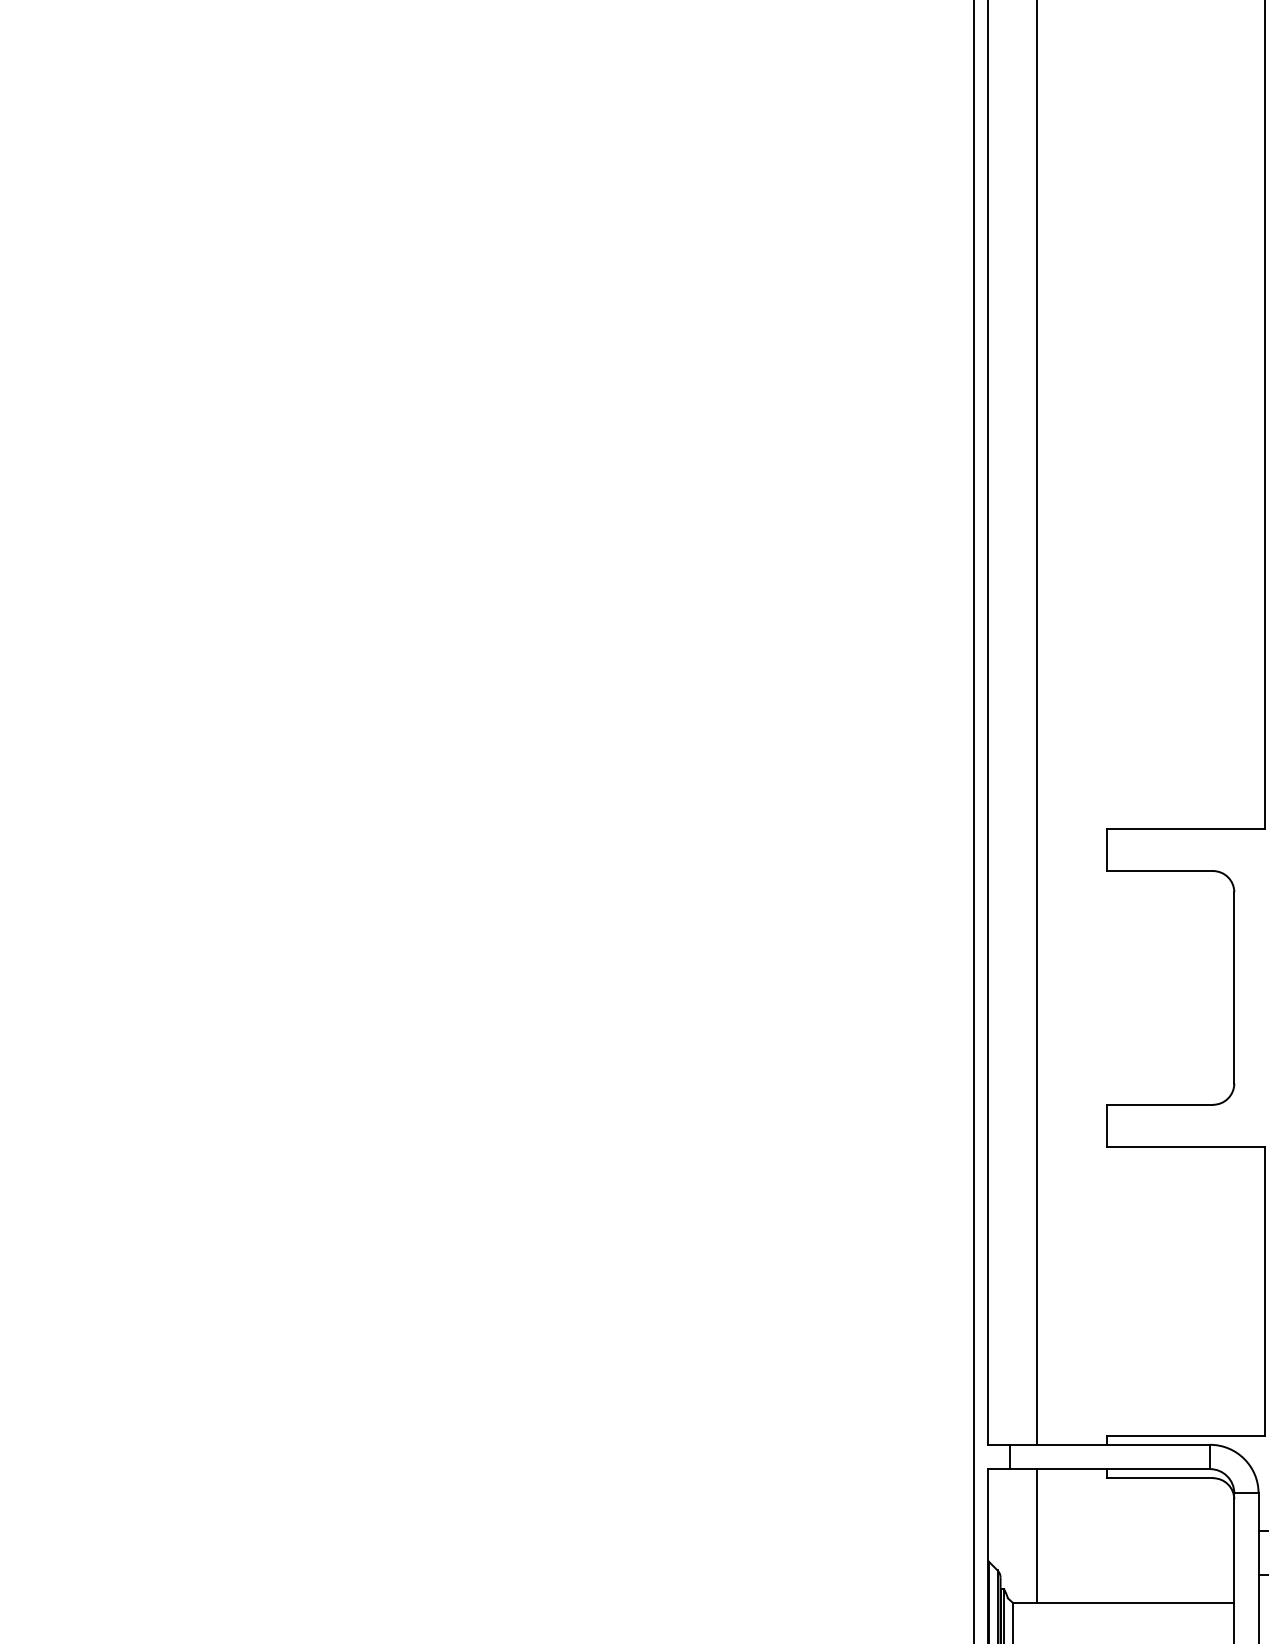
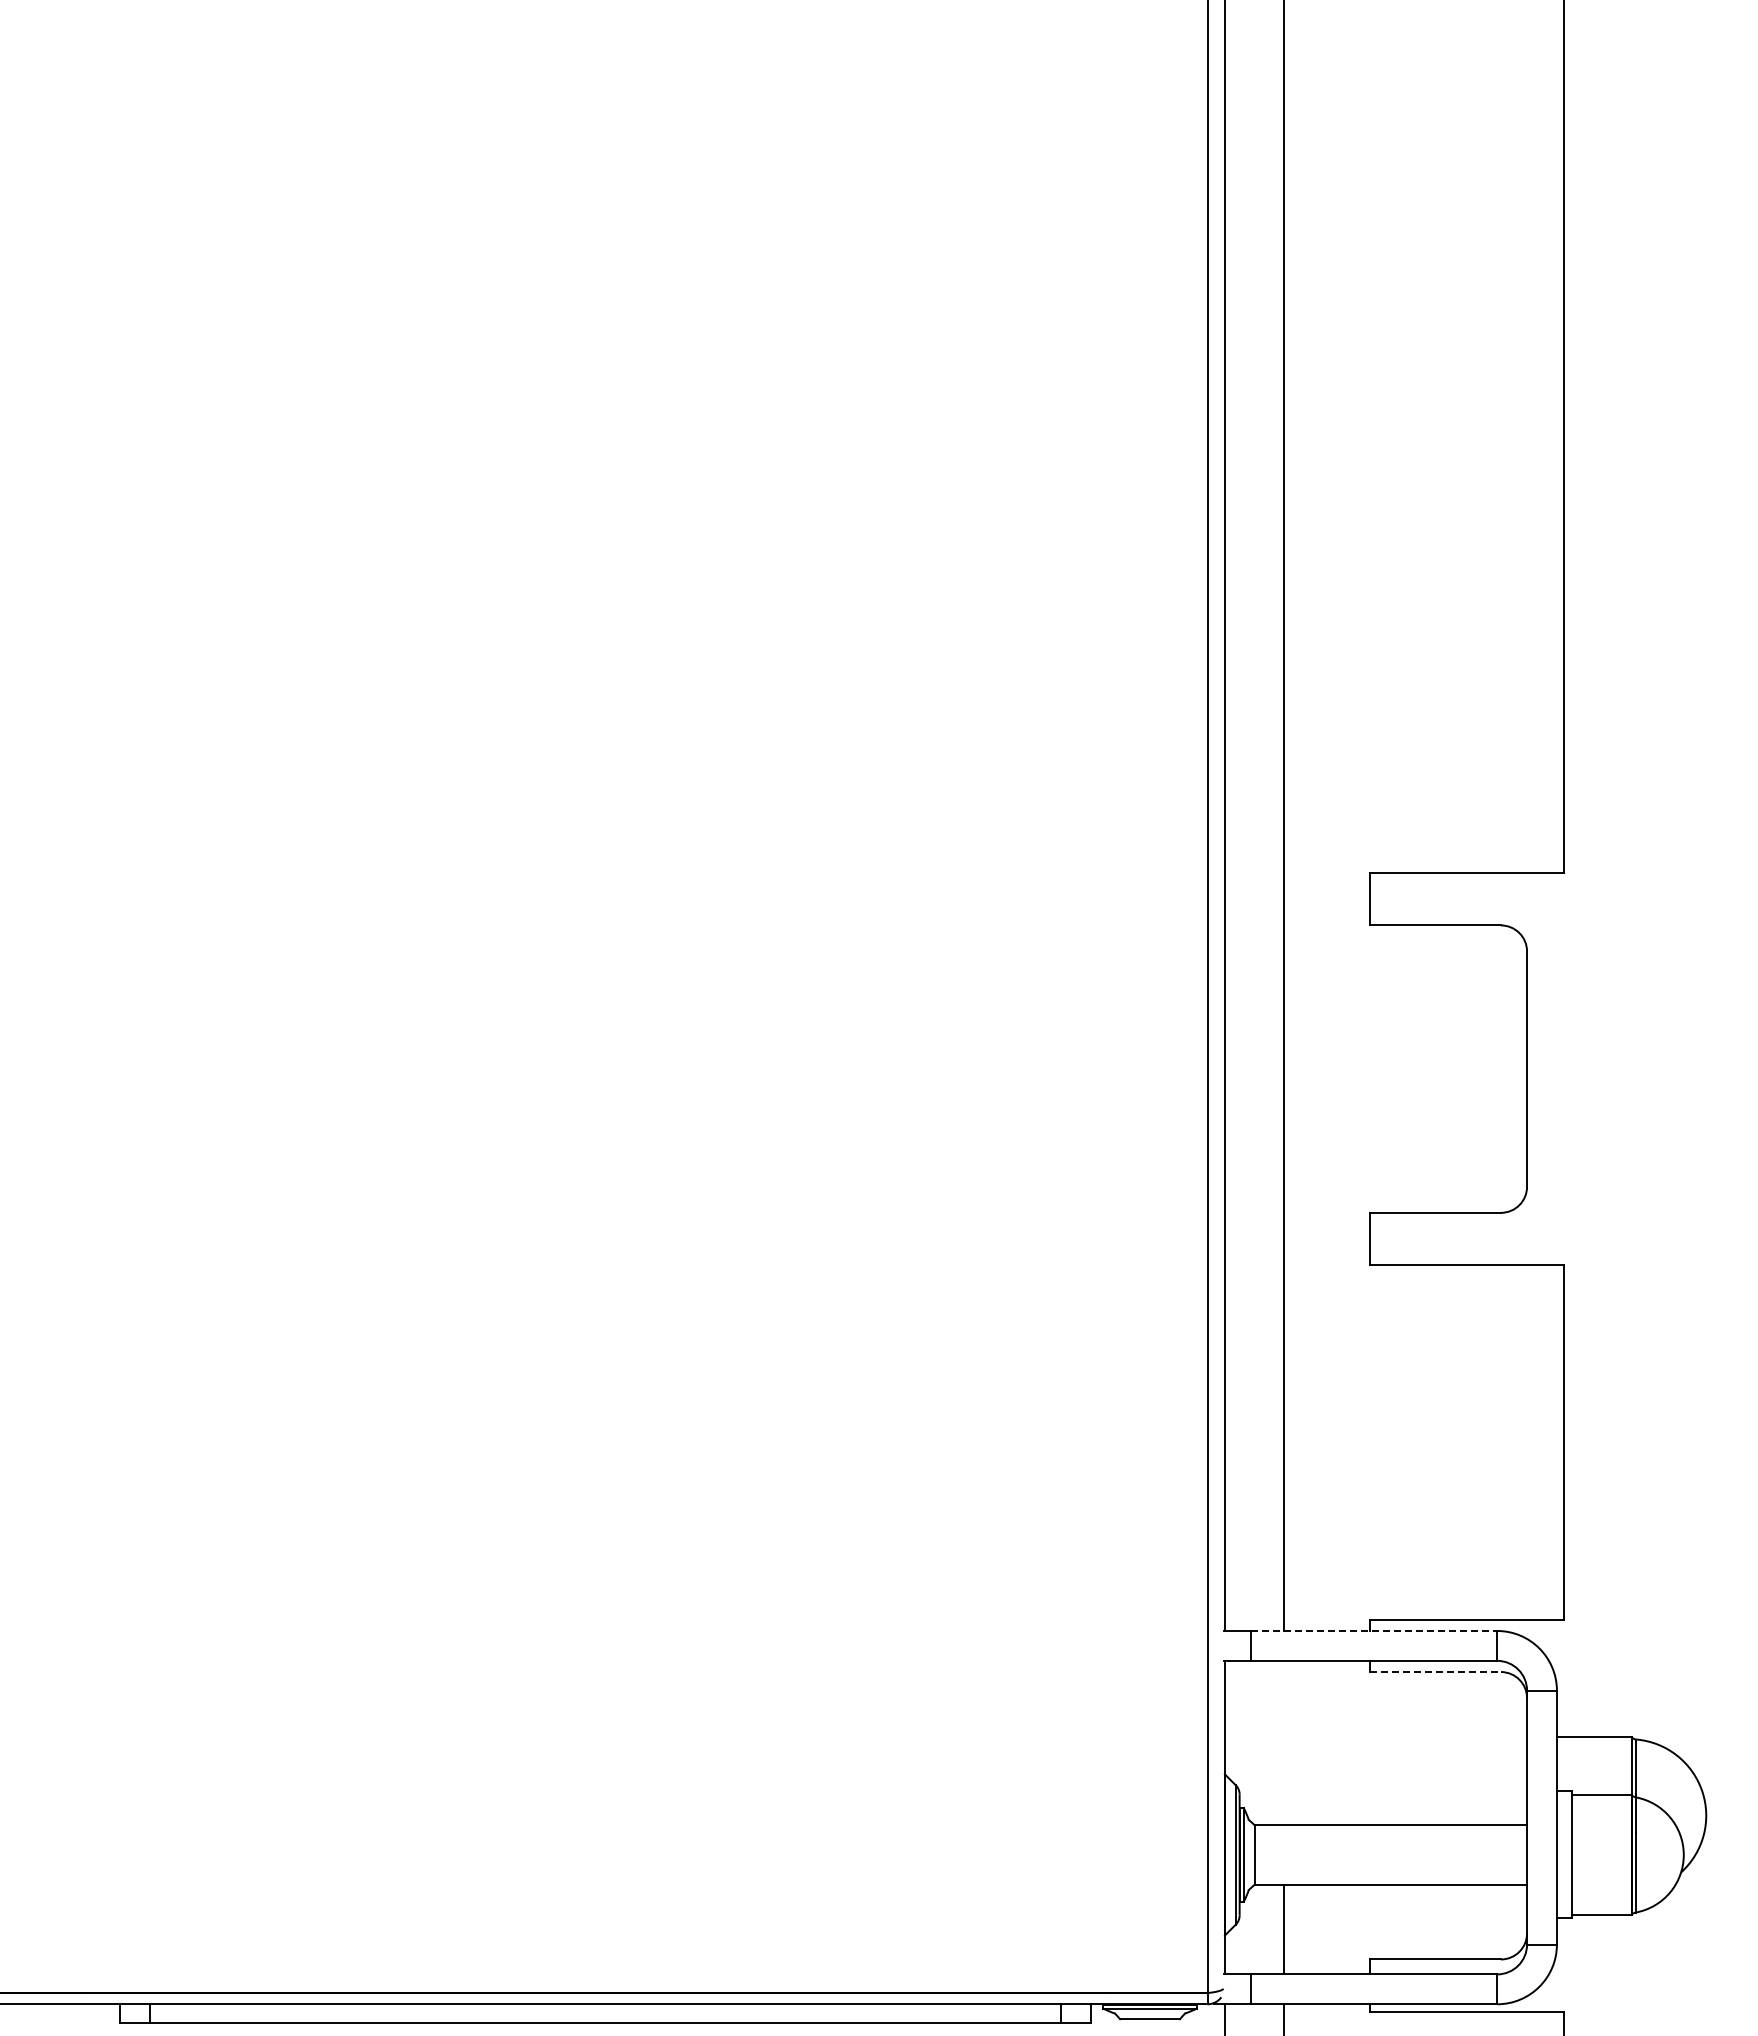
line: (1110, 1444) -> (1374, 1630), solid -> dashed
line: (1160, 1478) -> (1436, 1672), solid -> dashed
line: (1037, 1535) -> (1284, 1742), removed

